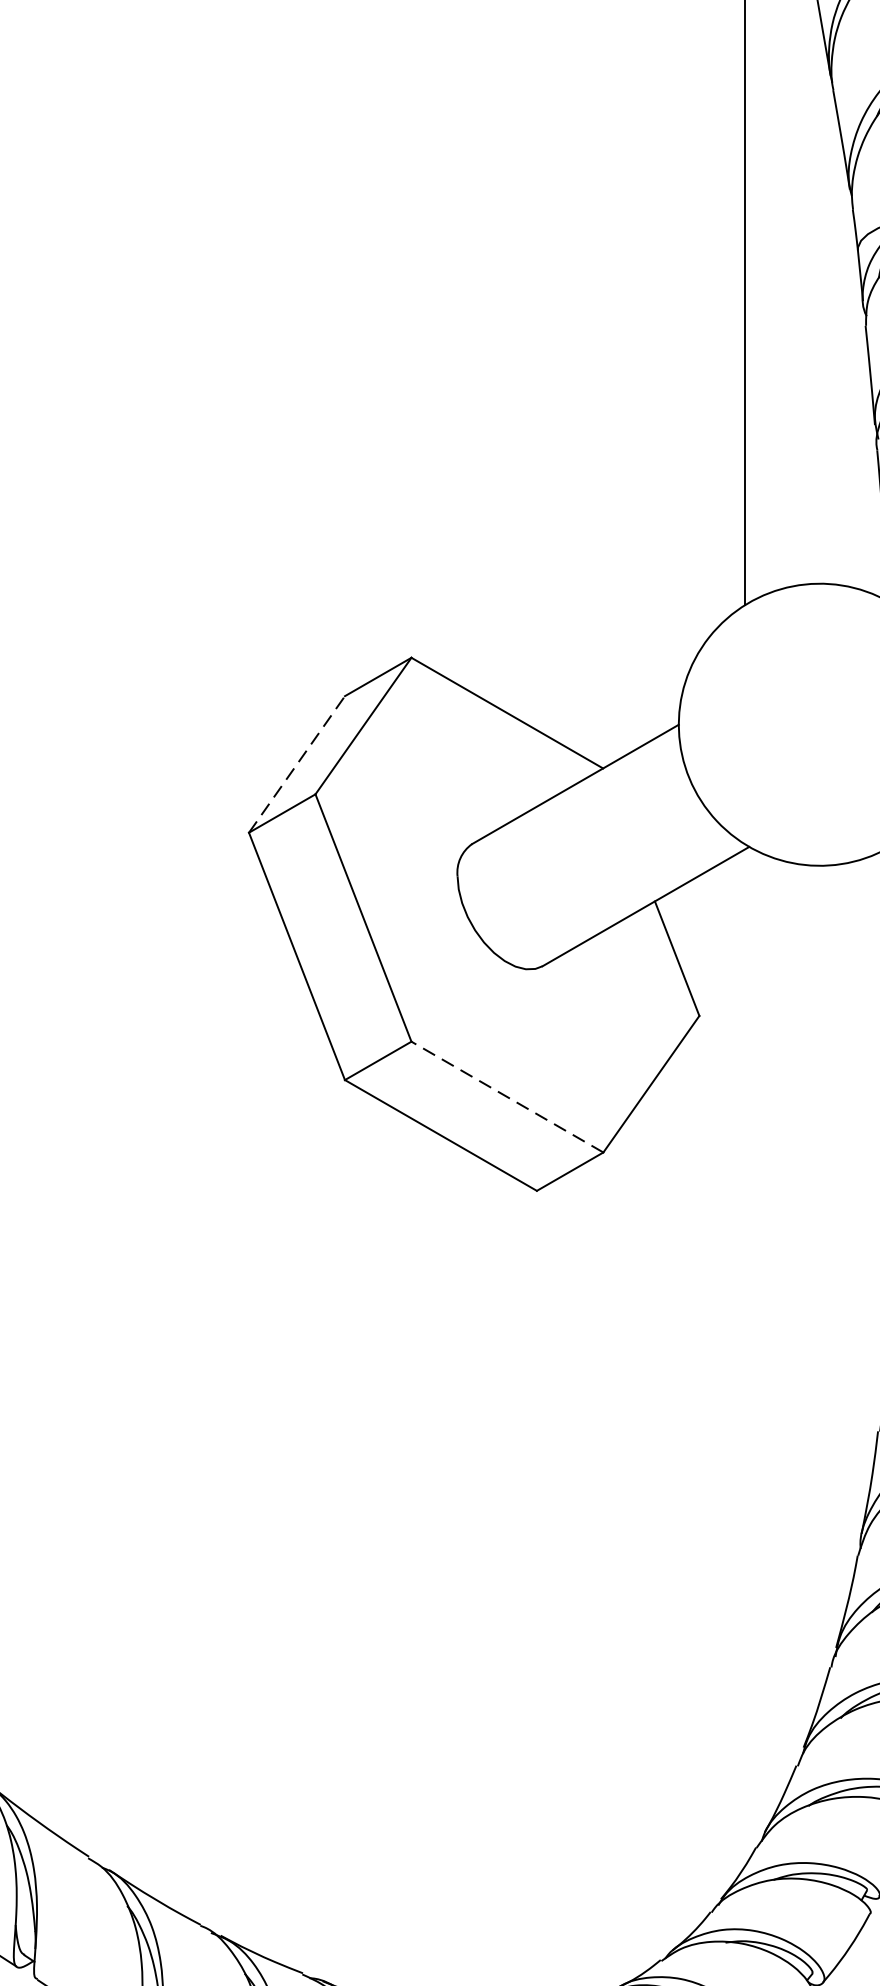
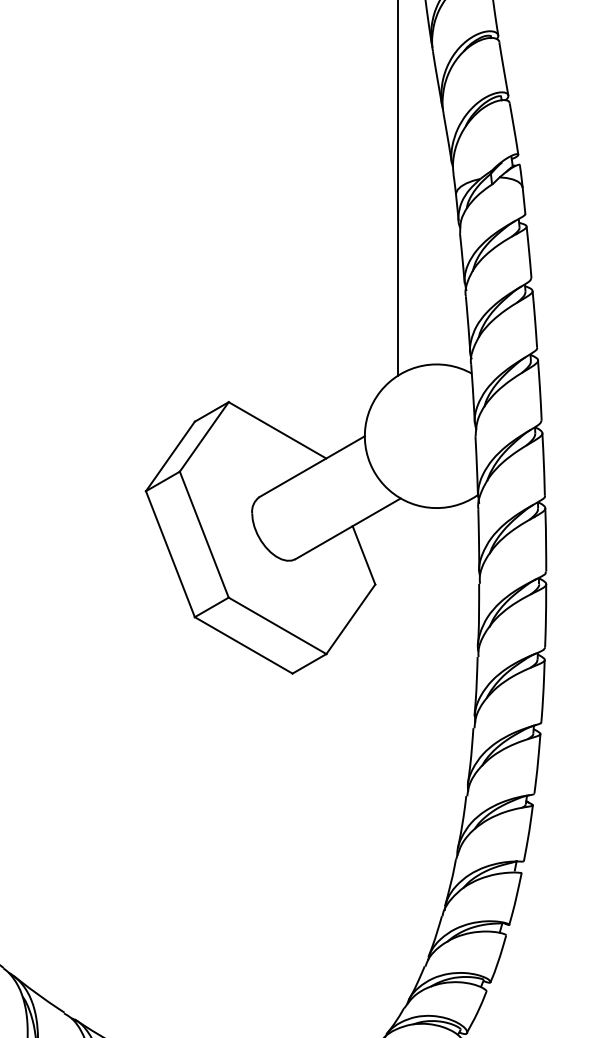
line: (297, 764) -> (170, 456), dashed -> solid
line: (507, 1096) -> (277, 625), dashed -> solid

